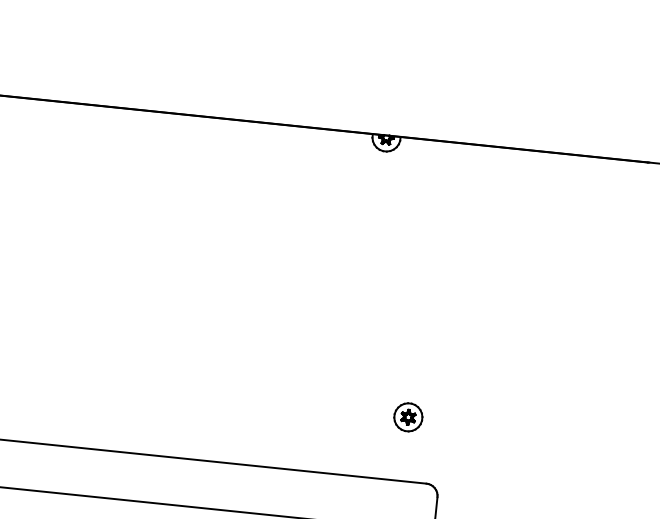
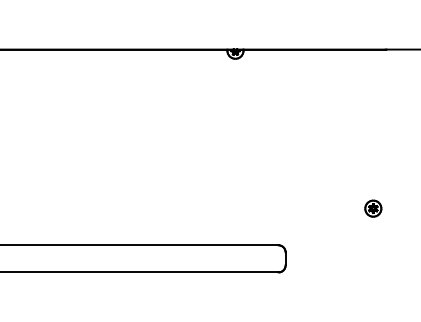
part: (408, 417) -> (373, 208), moved

